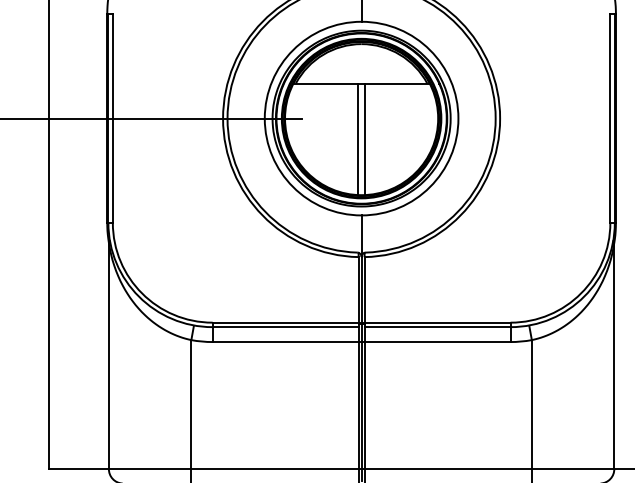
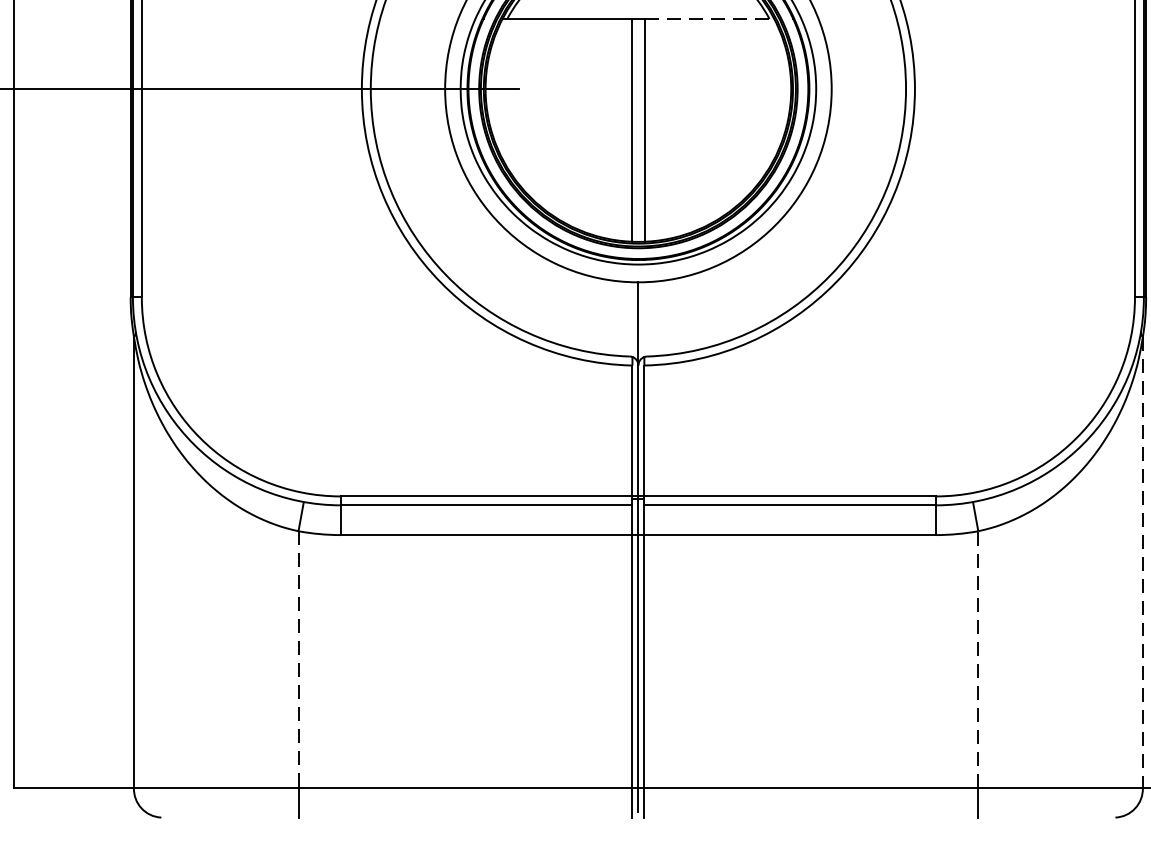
line: (397, 83) -> (710, 18), solid -> dashed
line: (614, 355) -> (1143, 561), solid -> dashed
line: (531, 403) -> (977, 657), solid -> dashed
line: (191, 404) -> (298, 659), solid -> dashed

